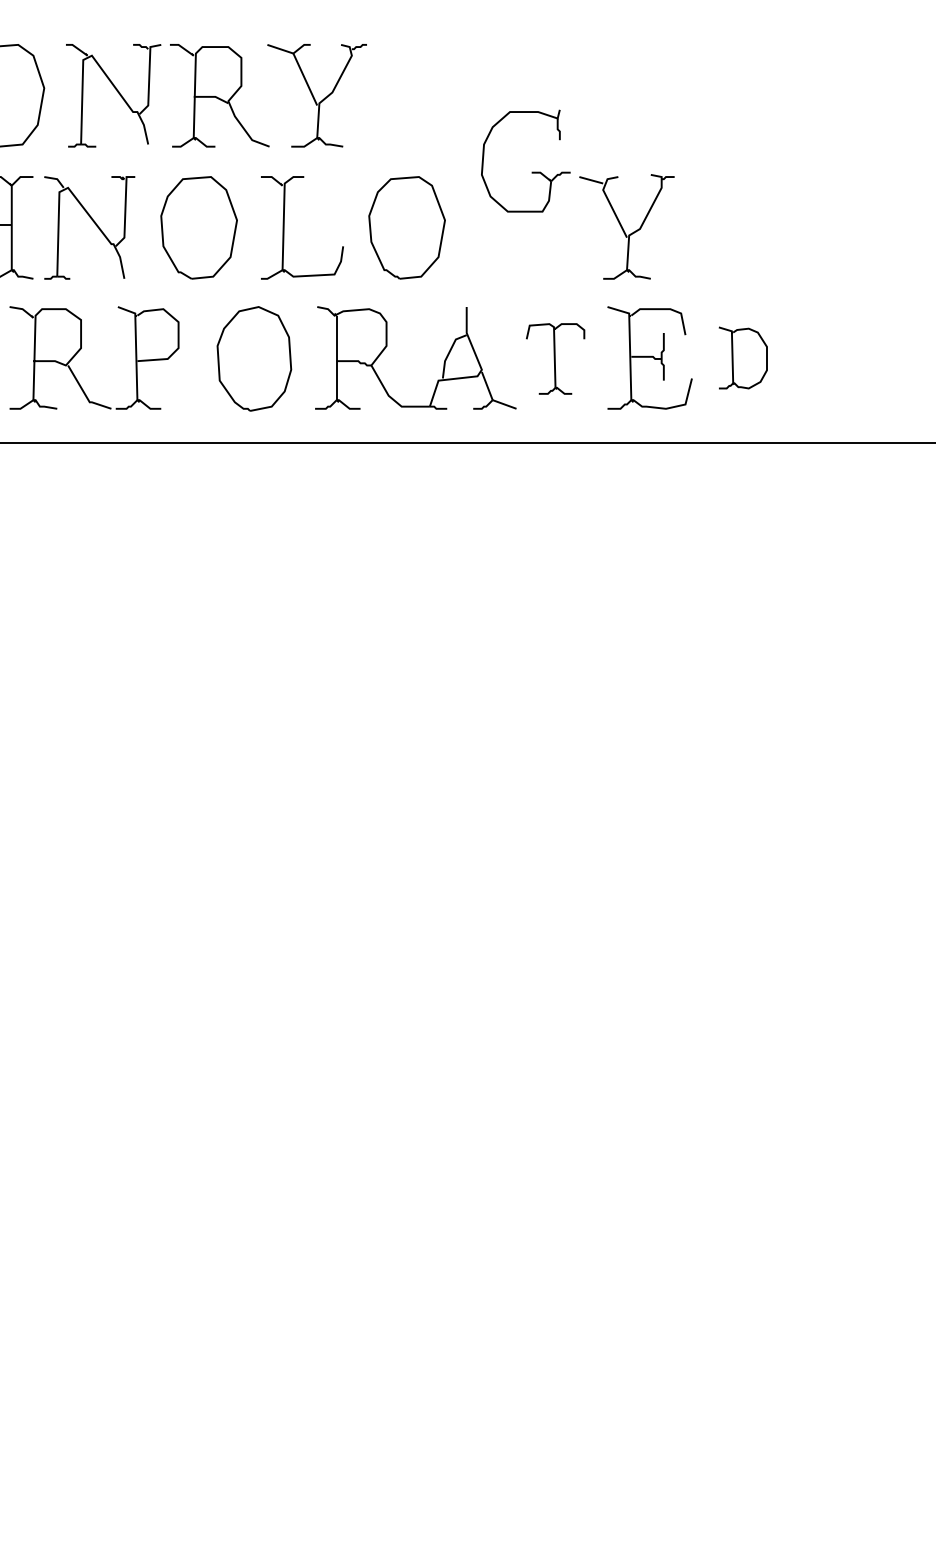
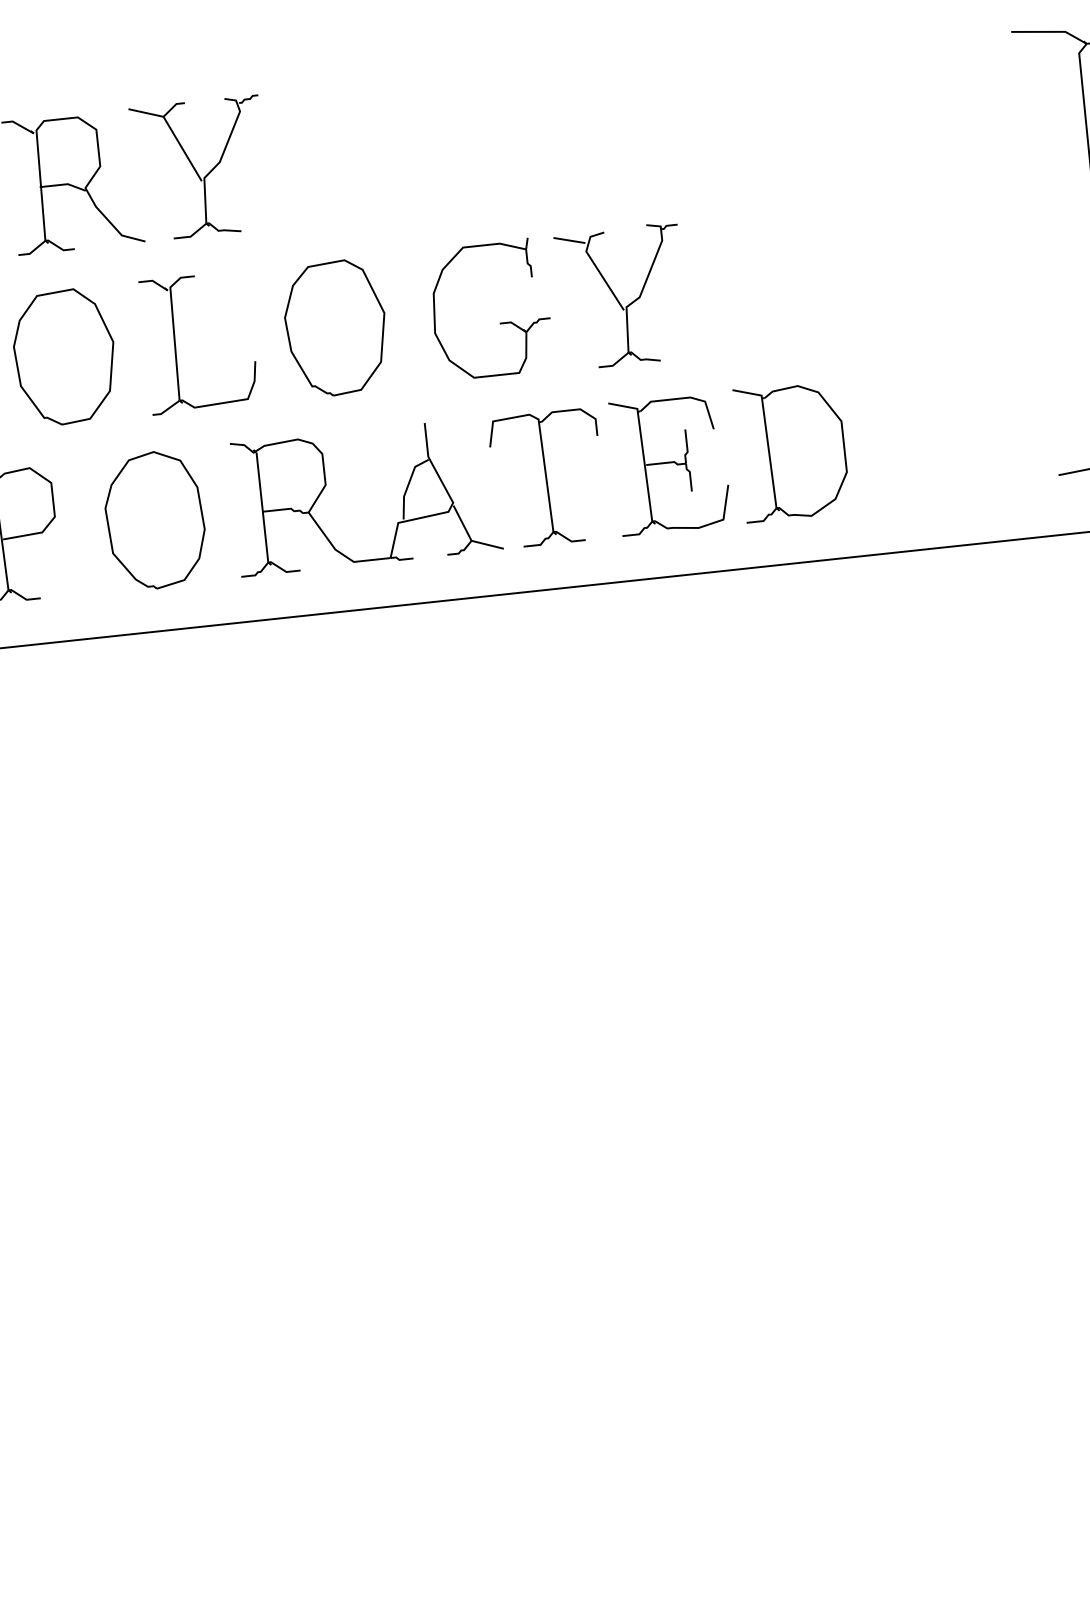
part: (532, 171) -> (500, 321), moved
part: (742, 357) -> (791, 450), size x1.67
part: (555, 358) -> (547, 477), size x1.43

